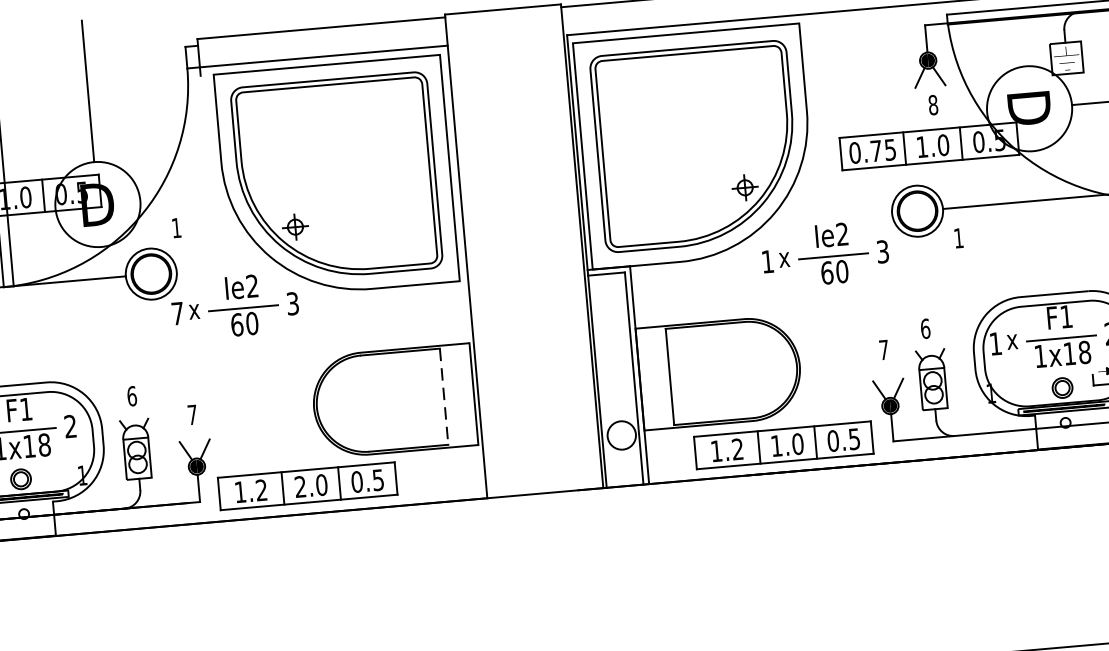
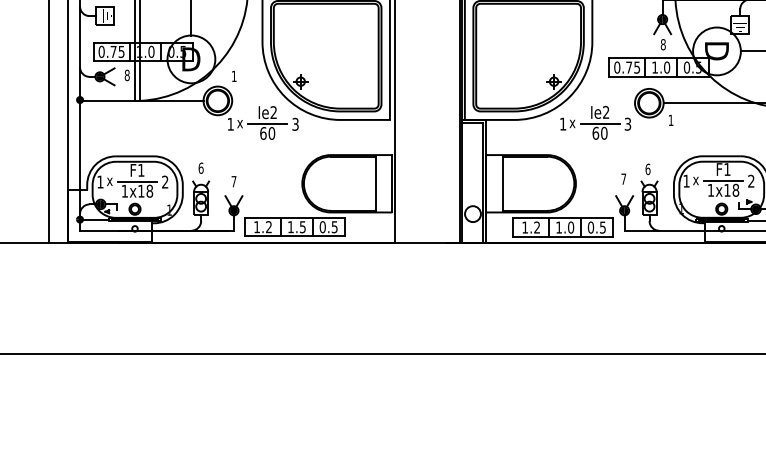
text: (177, 314) -> (230, 124), 7 -> 1
line: (444, 398) -> (375, 184), dashed -> solid
text: (310, 486) -> (296, 227), 2.0 -> 1.5

